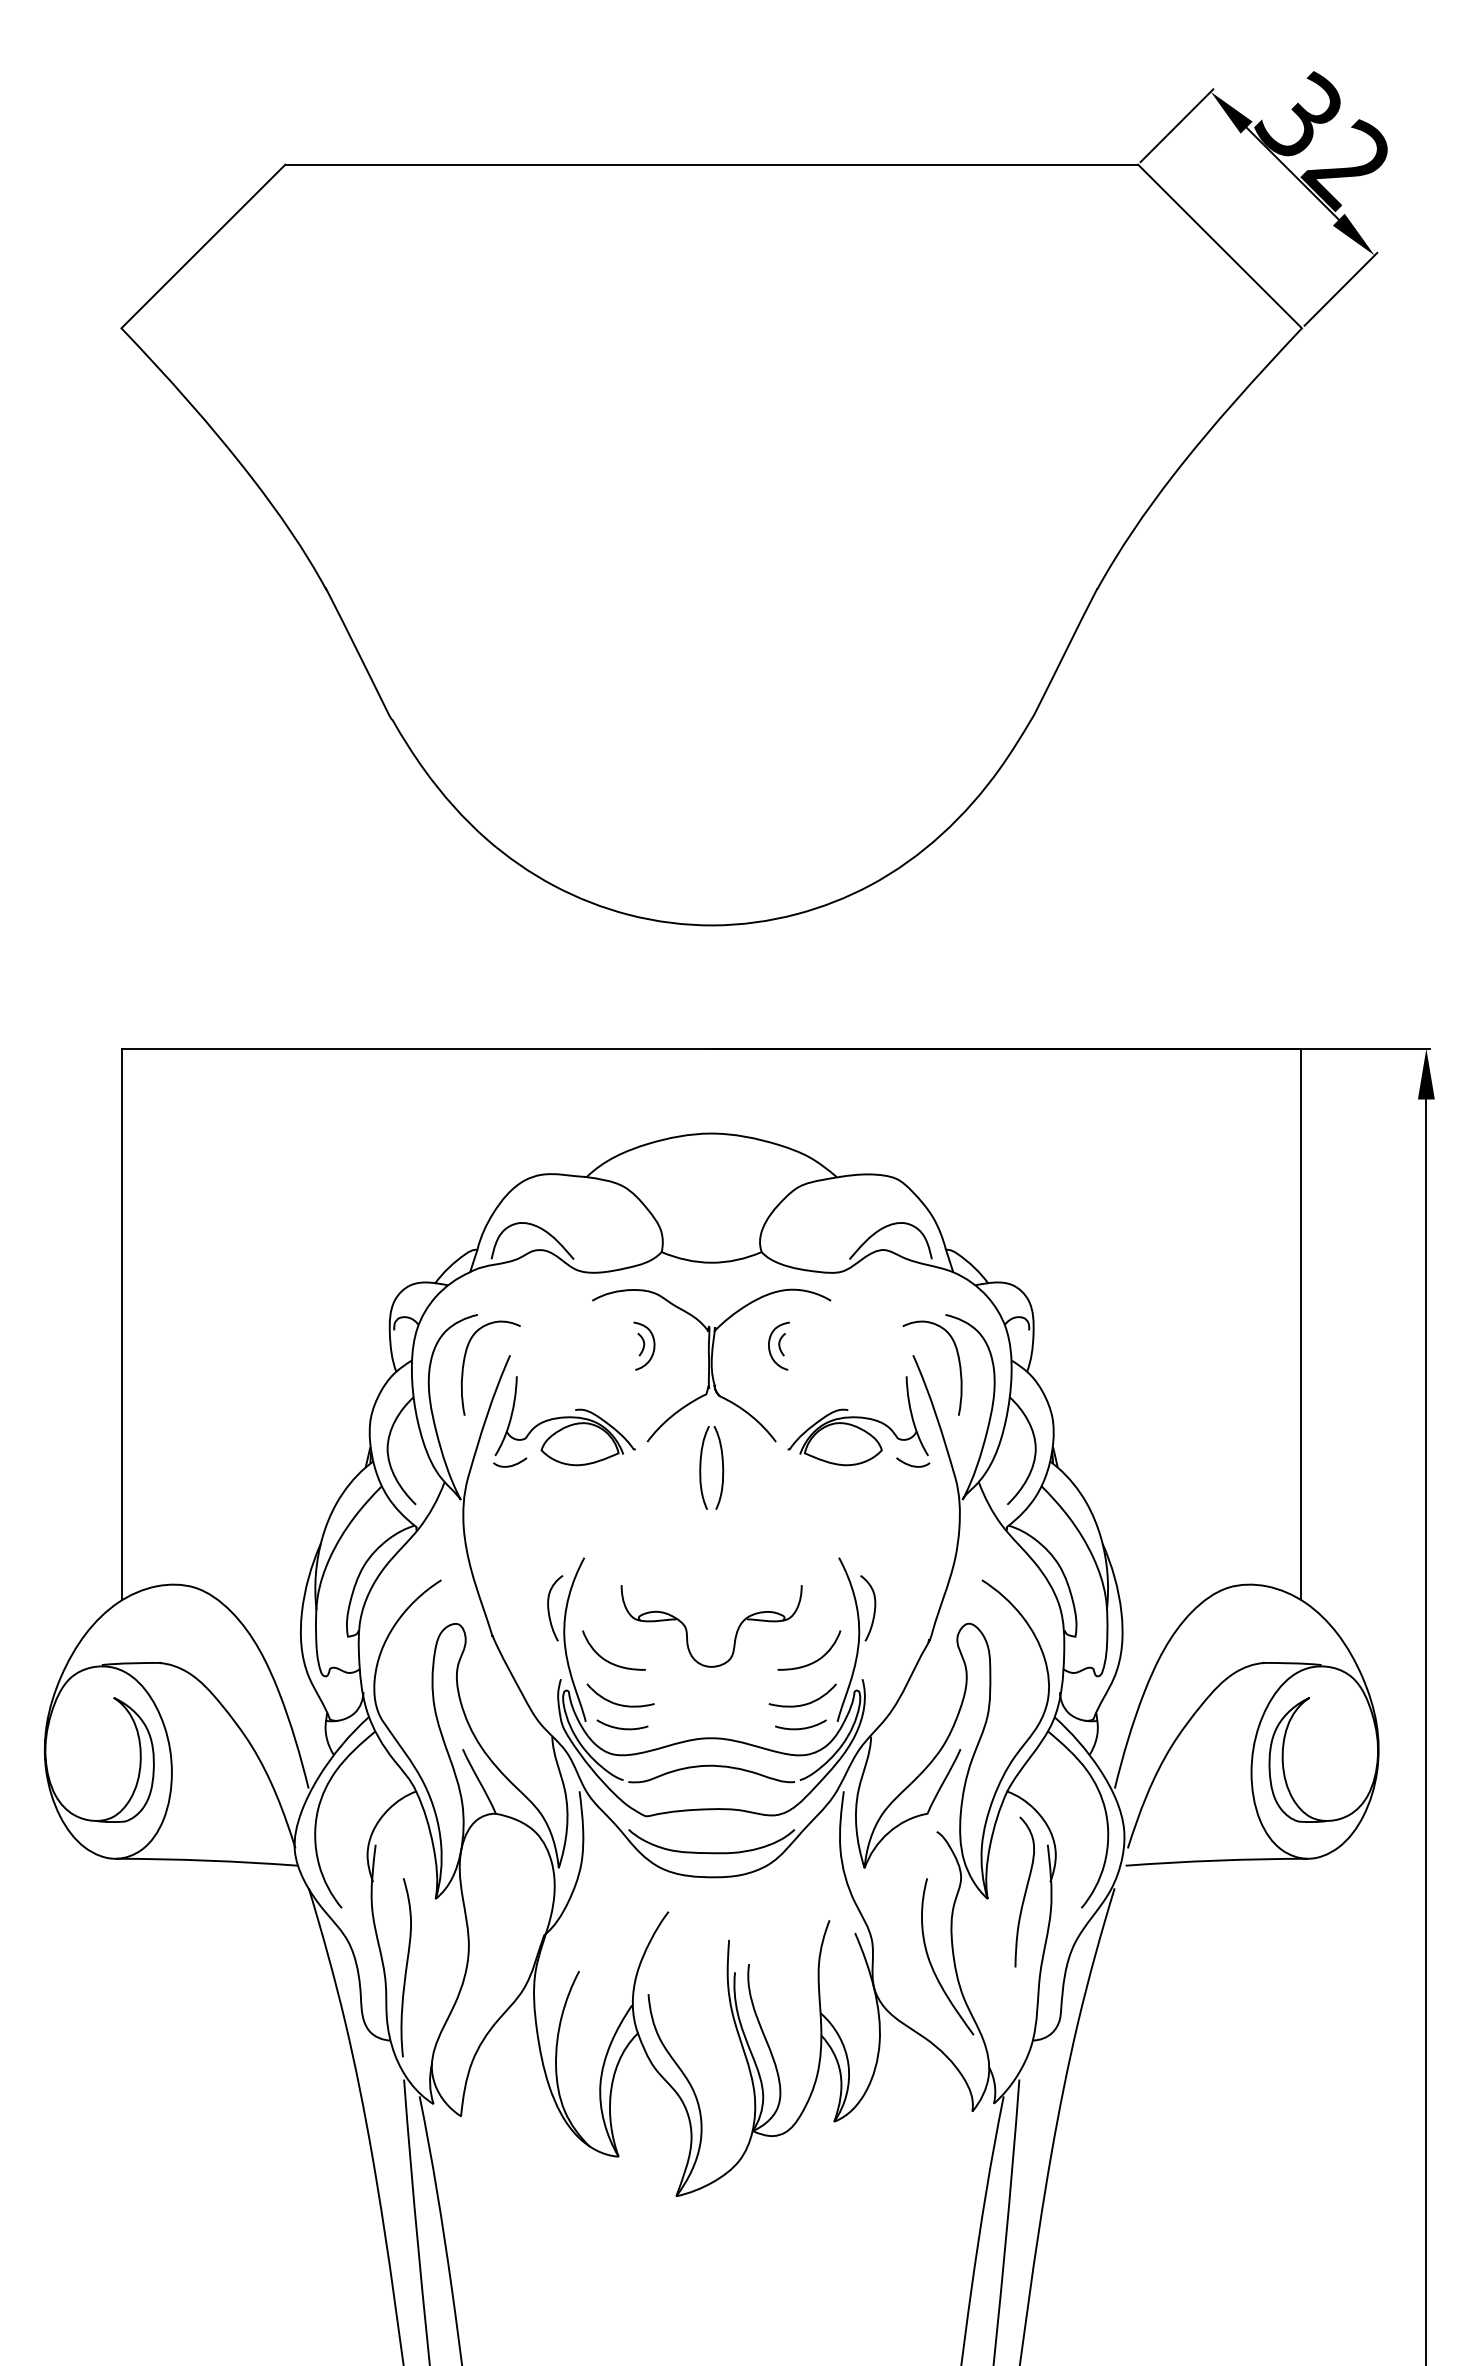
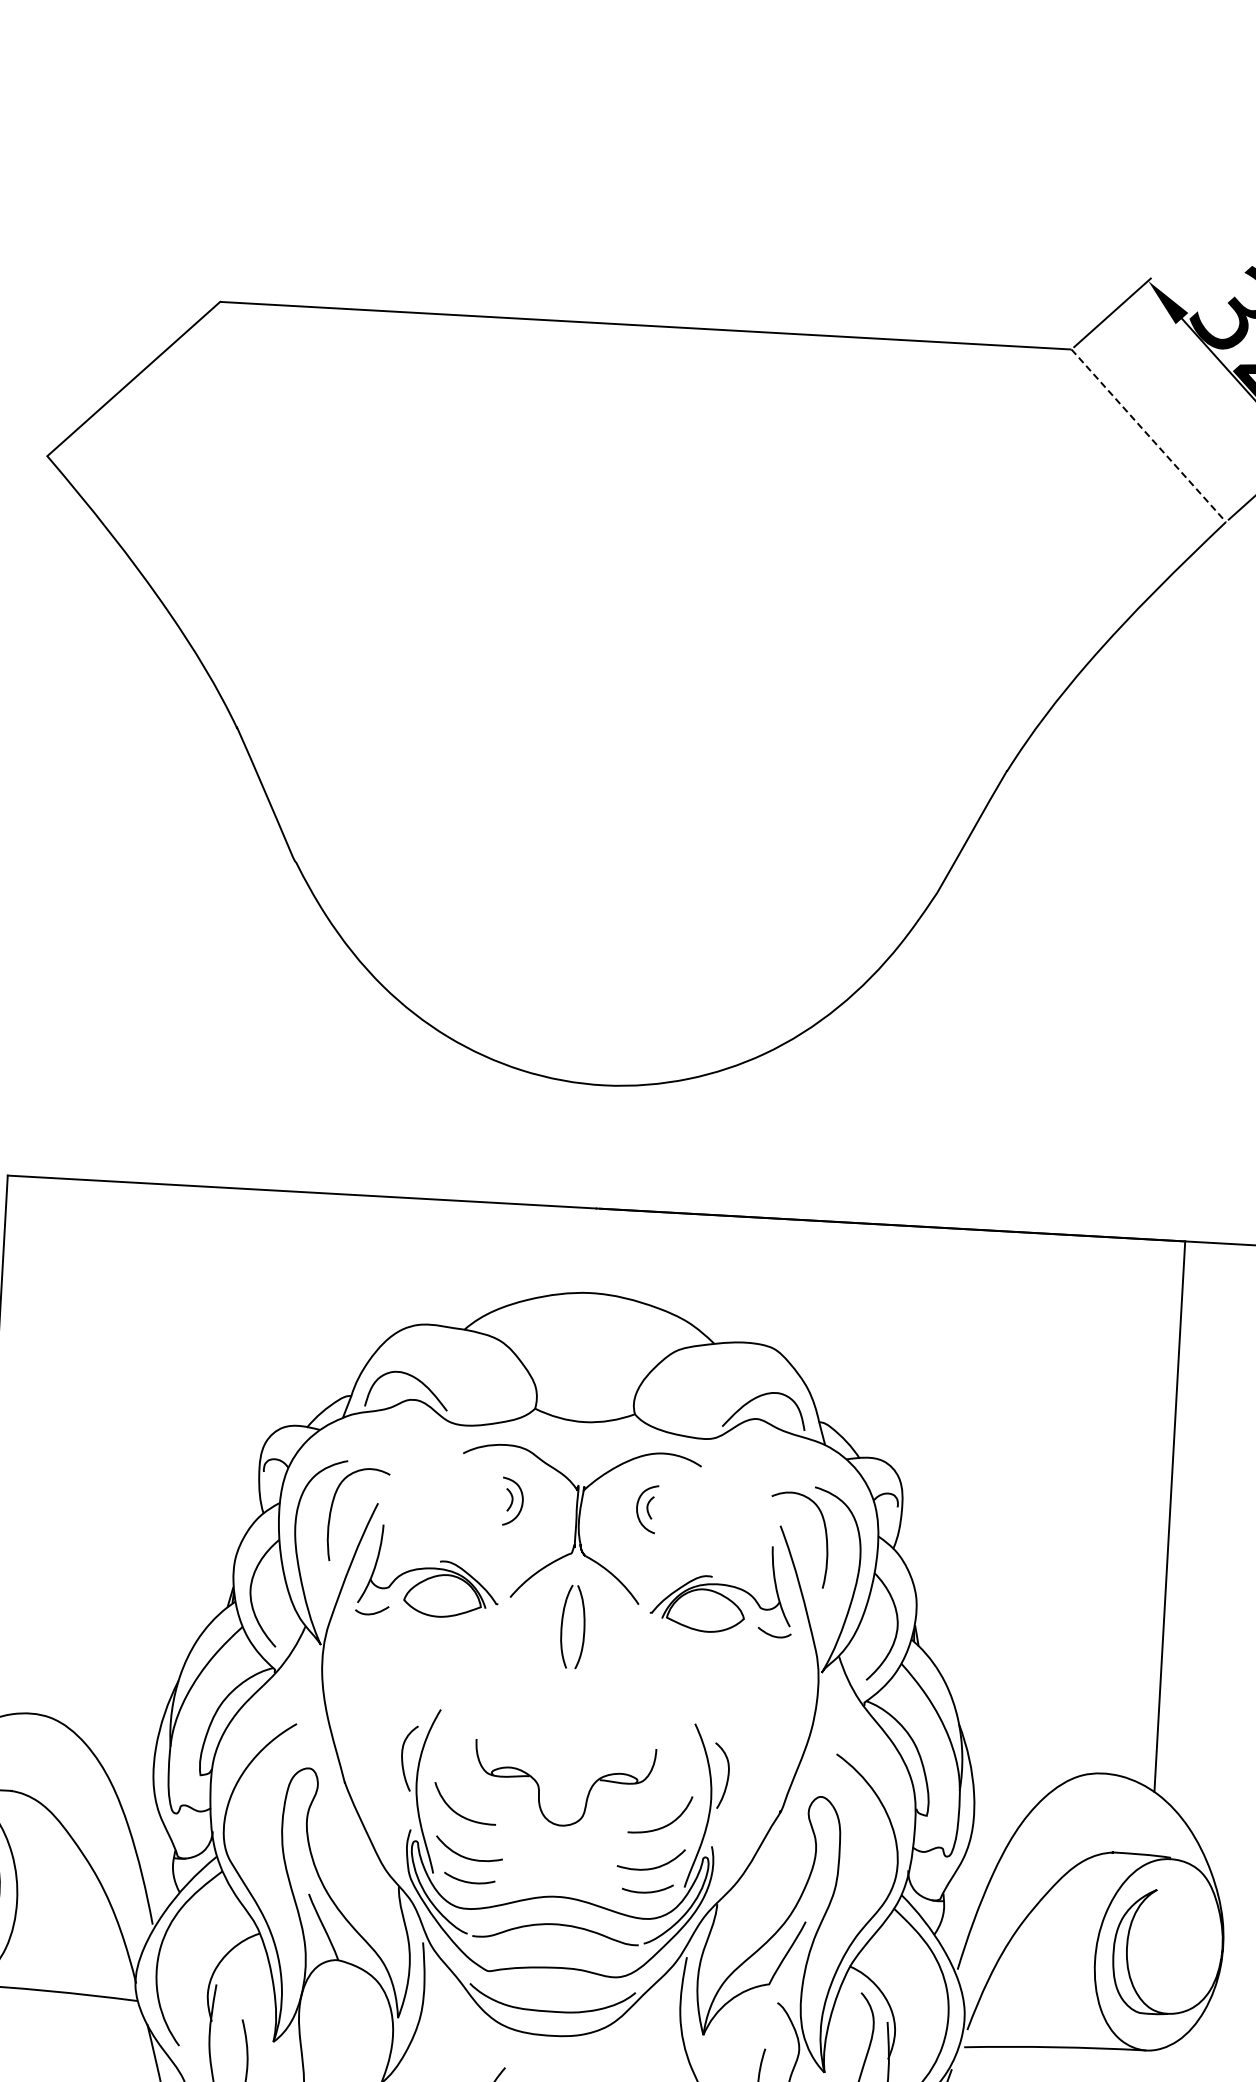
line: (1220, 246) -> (1149, 435), solid -> dashed

